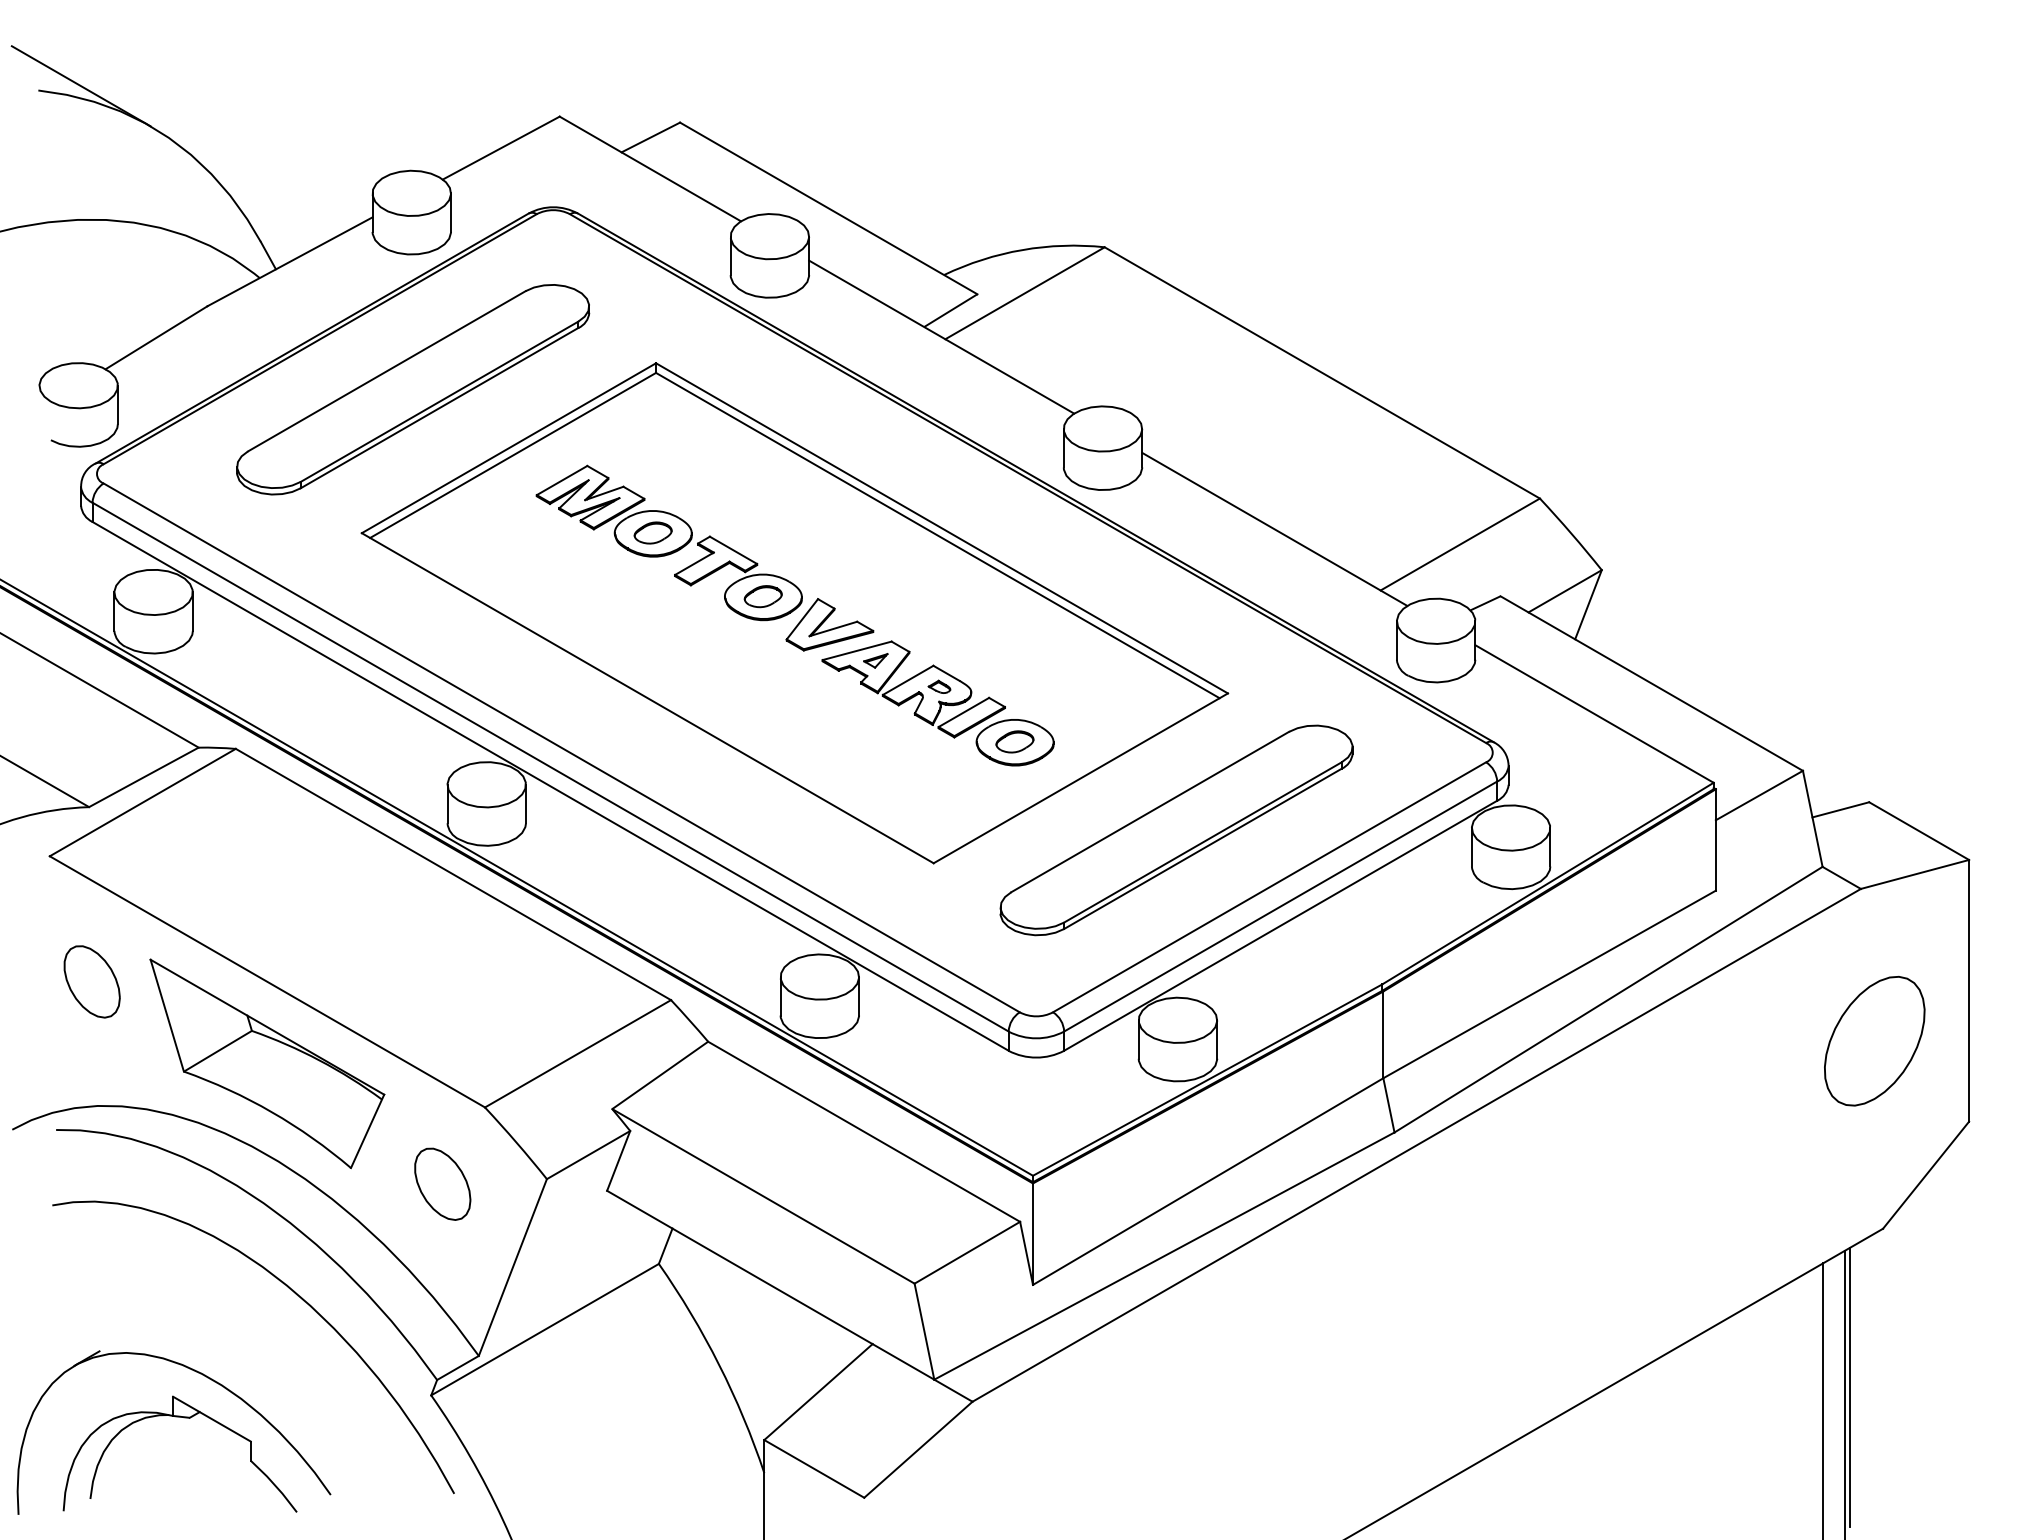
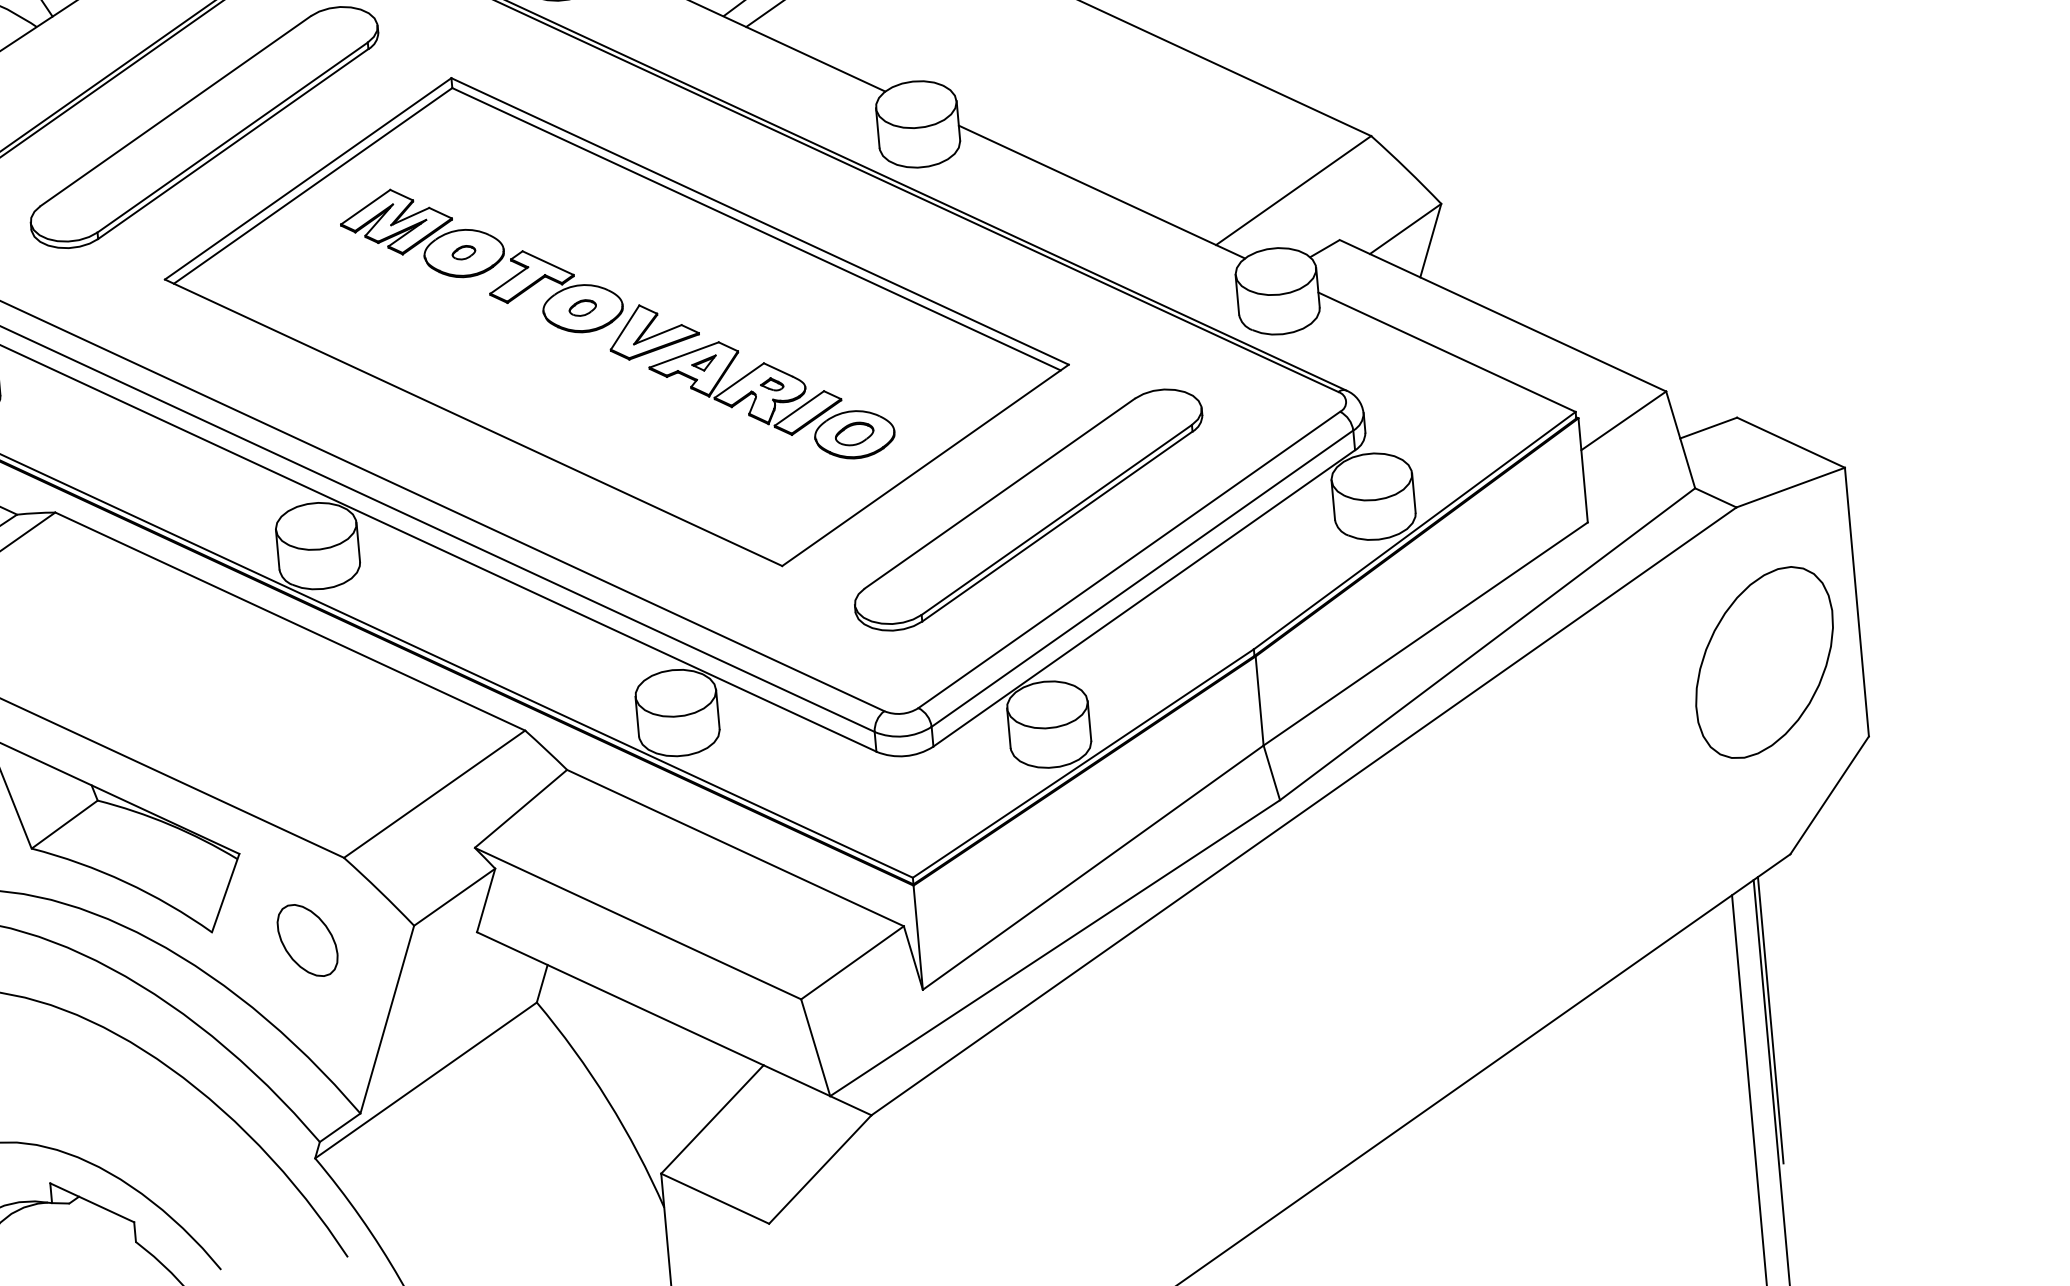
part: (652, 532) -> (463, 252), size x0.6
part: (762, 596) -> (582, 307), size x0.7
part: (1874, 1040) -> (1764, 661), size x1.4

